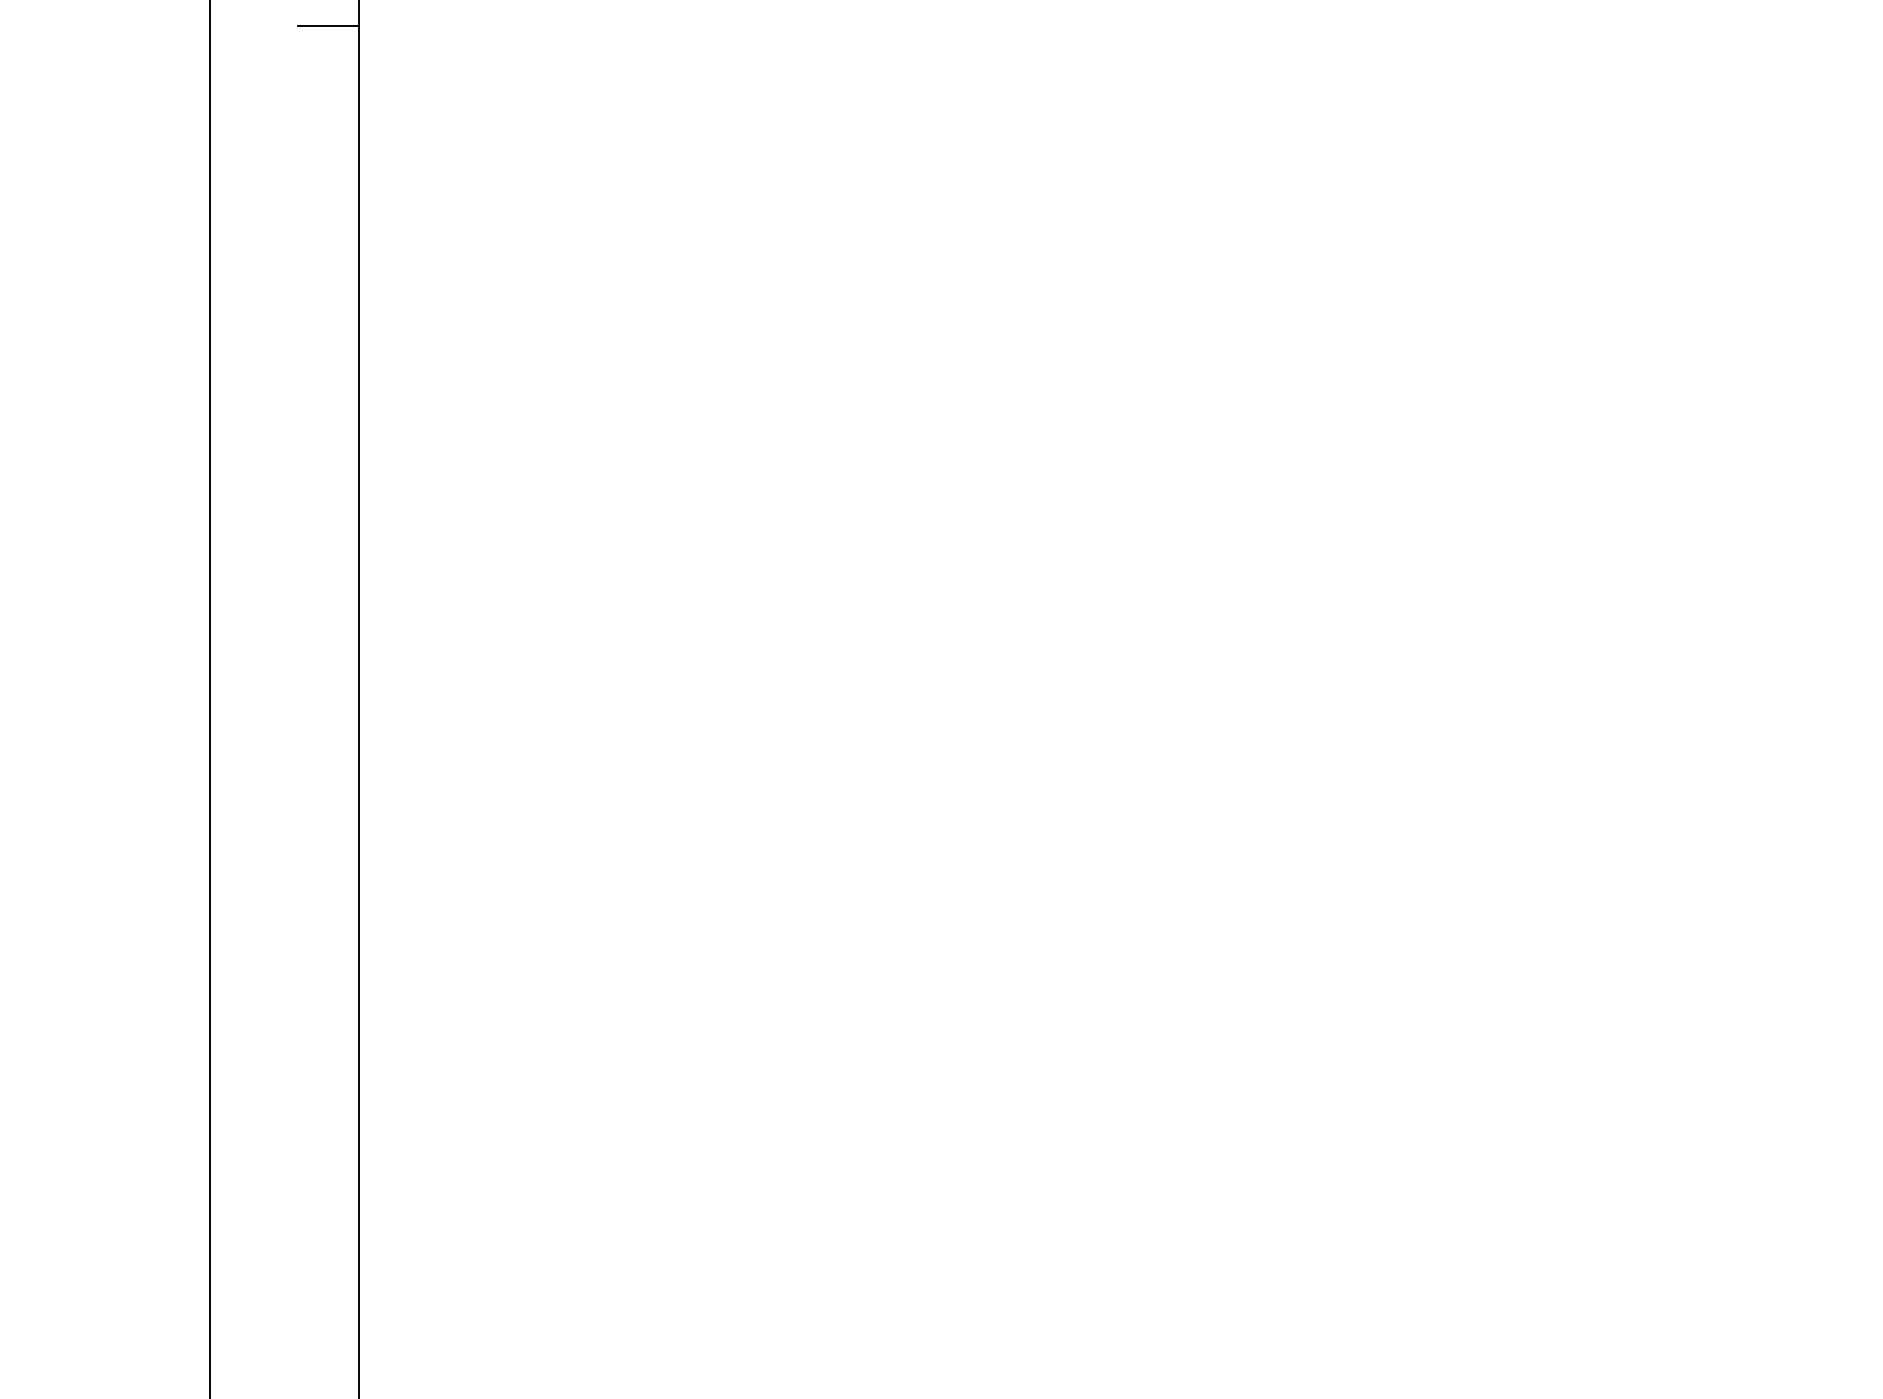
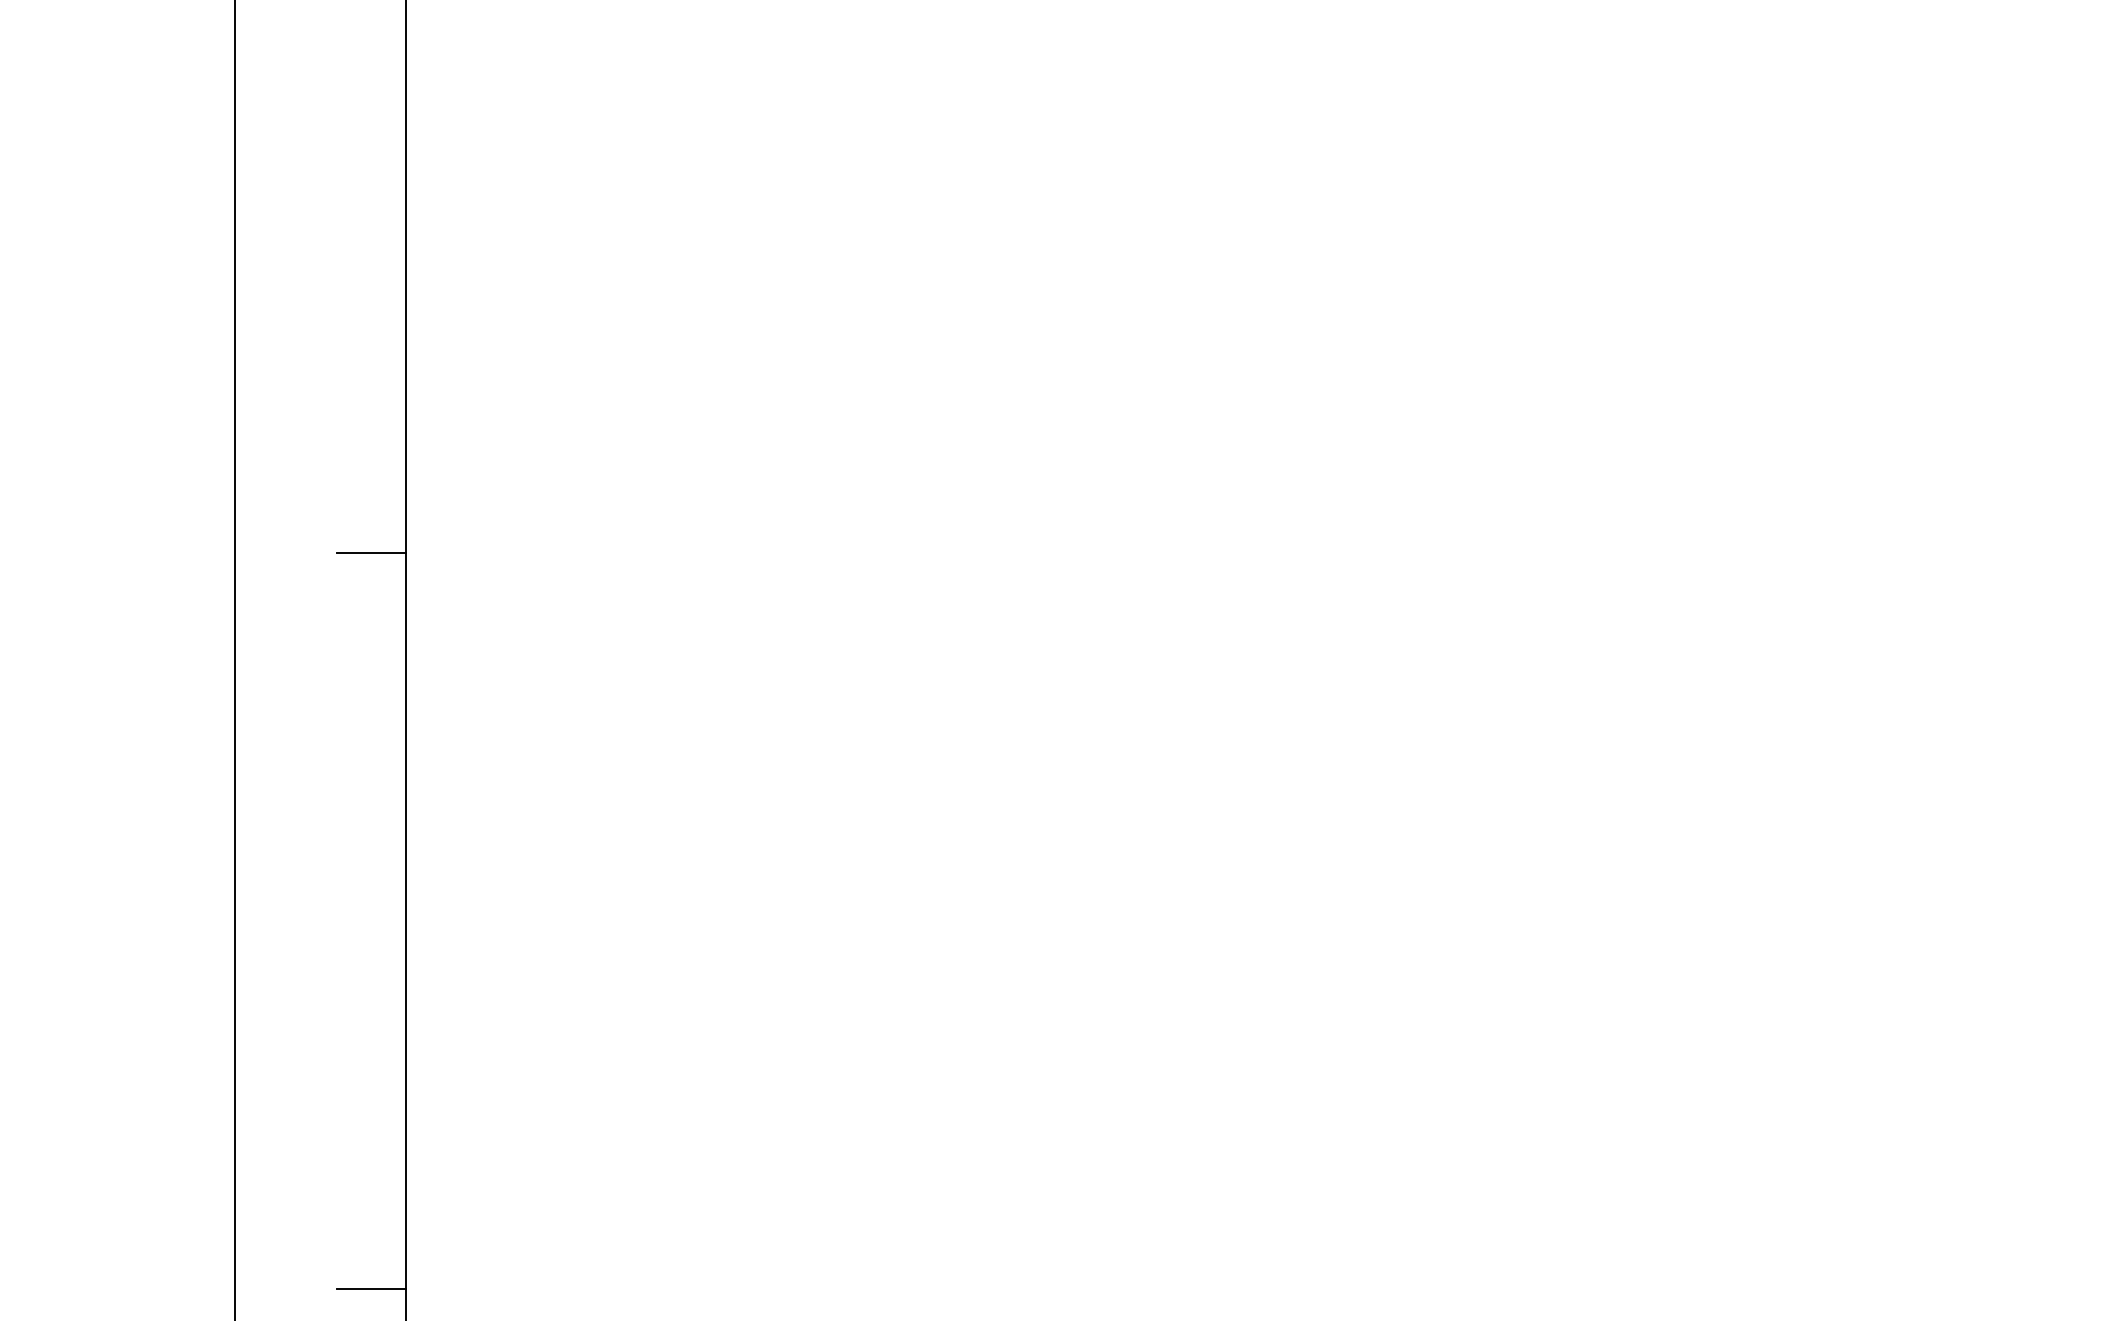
line: (328, 723) -> (371, 552), added
line: (328, 1361) -> (371, 1288), added

